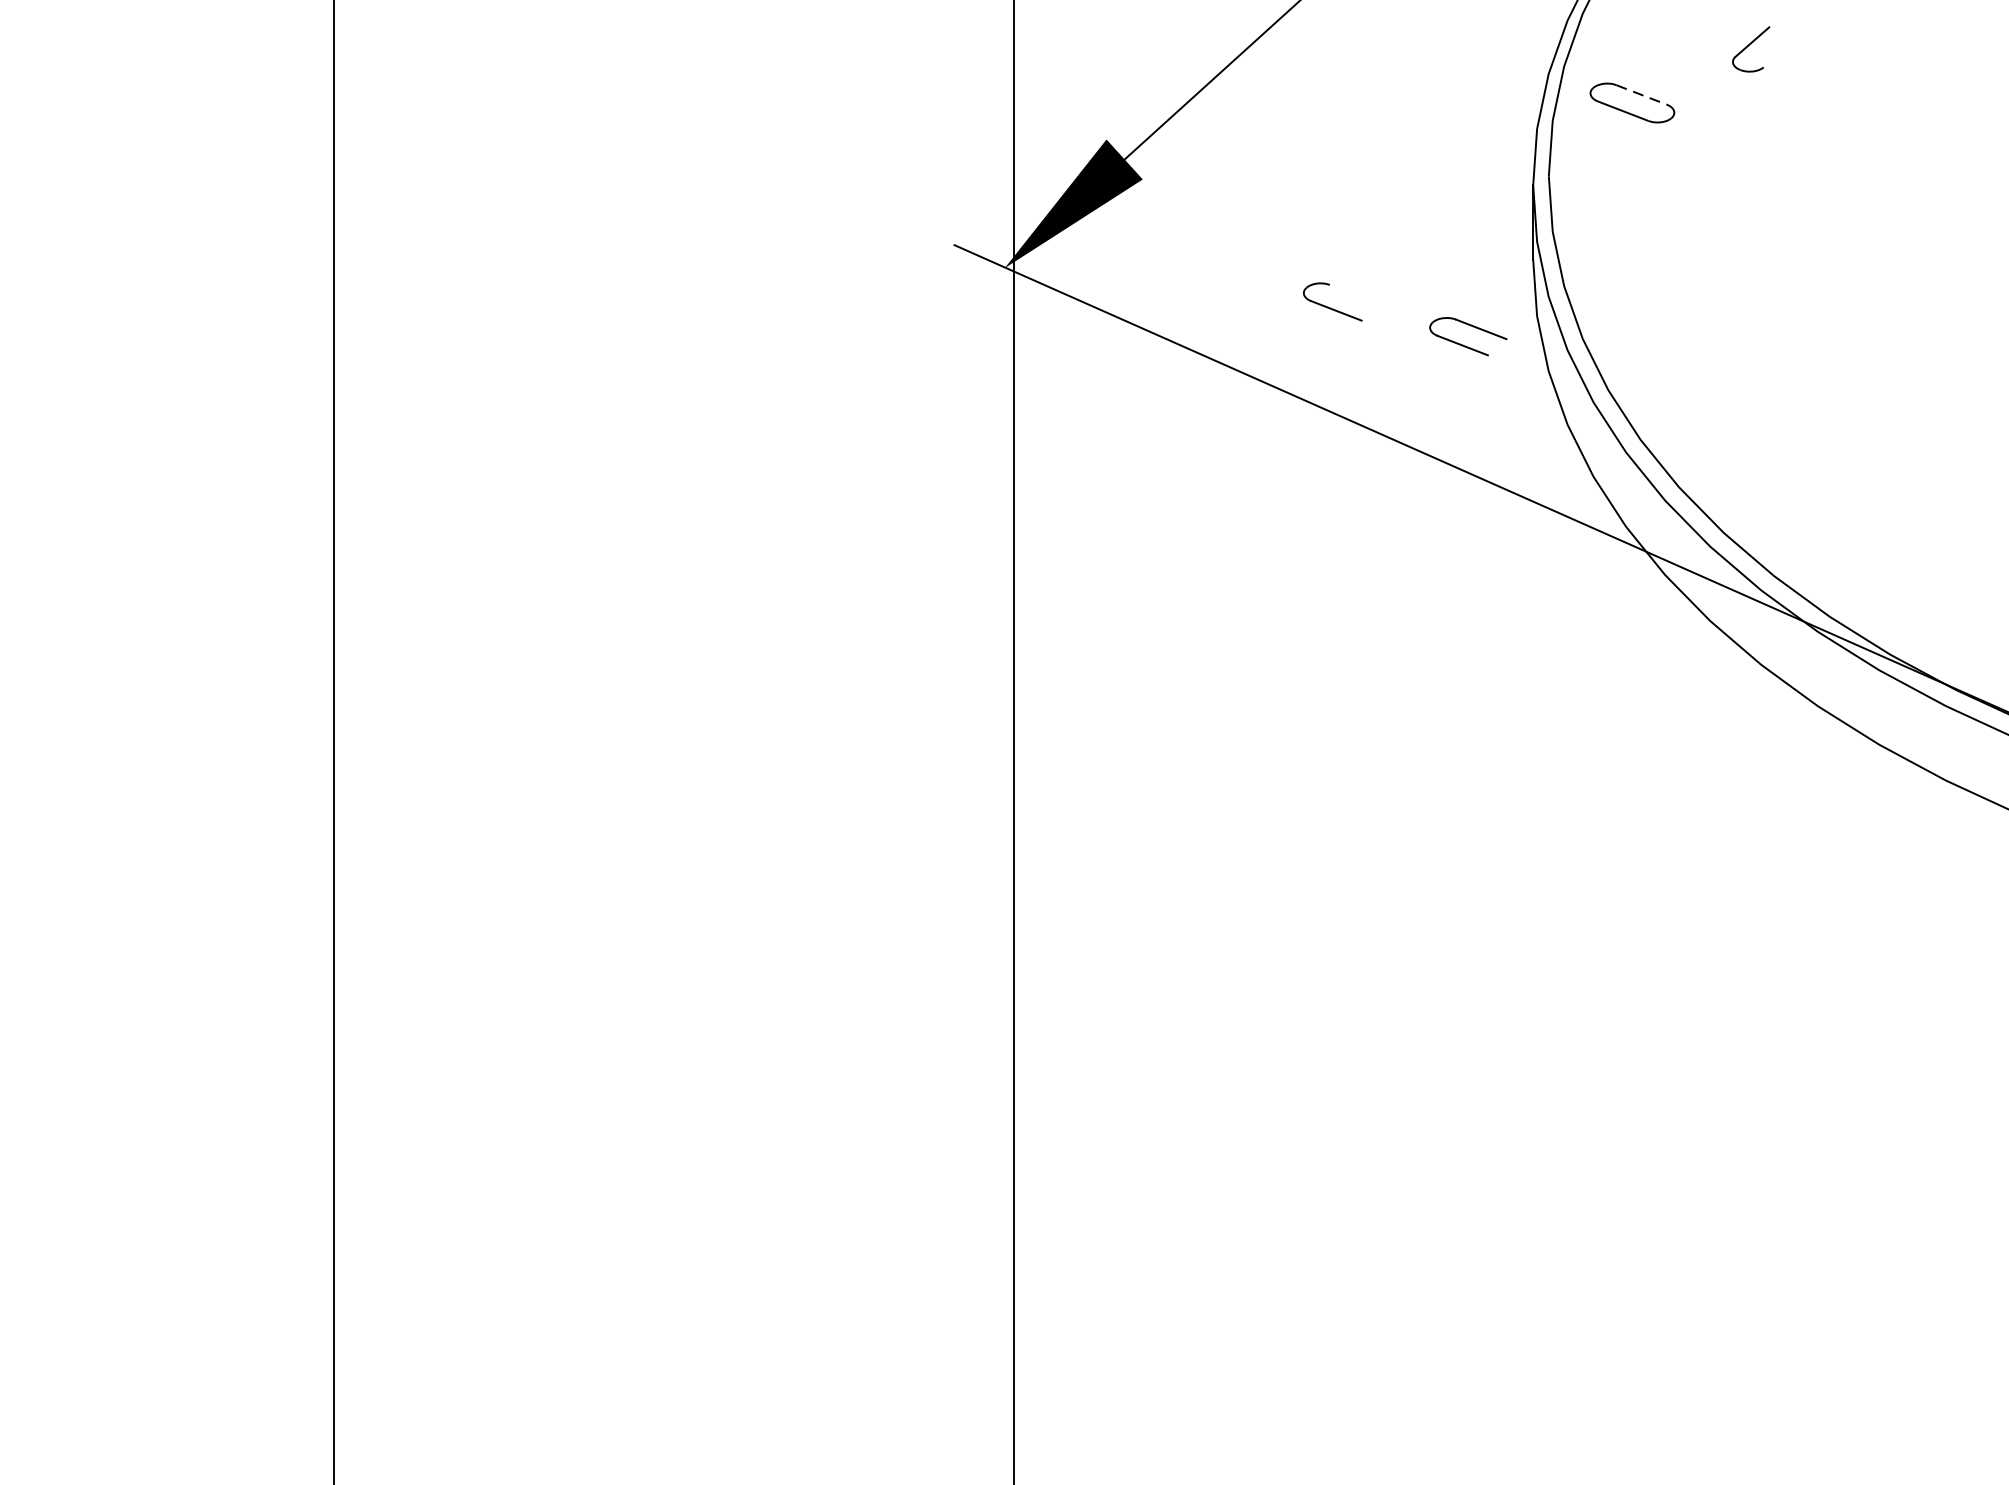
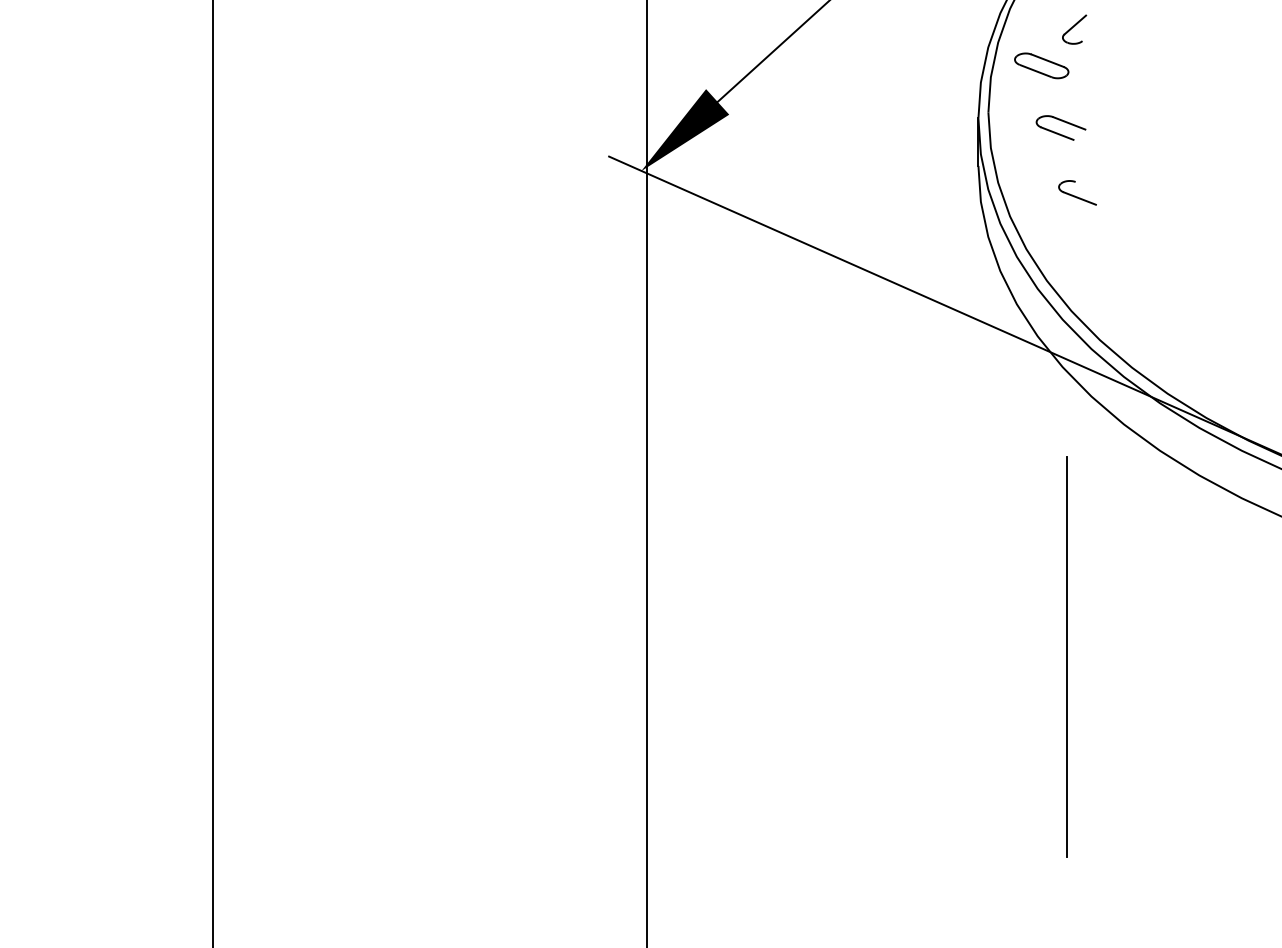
part: (1751, 49) -> (1074, 29), moved
line: (1643, 94) -> (1048, 60), dashed -> solid
part: (1332, 301) -> (1077, 192), moved
part: (1467, 335) -> (1060, 127), moved
line: (1671, 1028) -> (1066, 656), added

